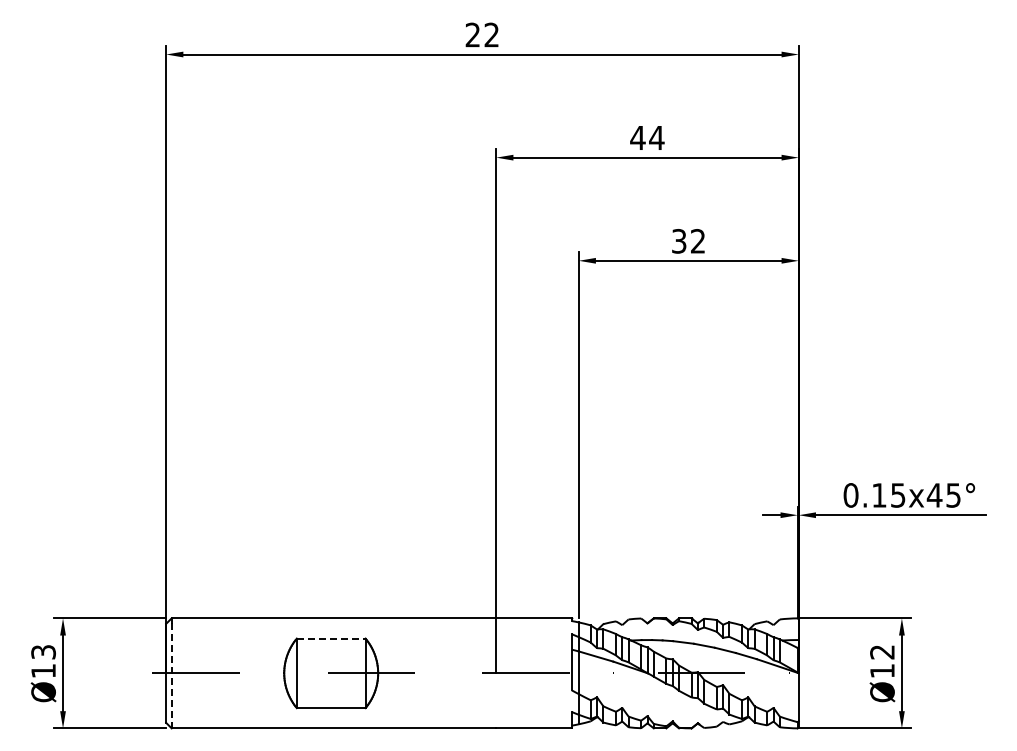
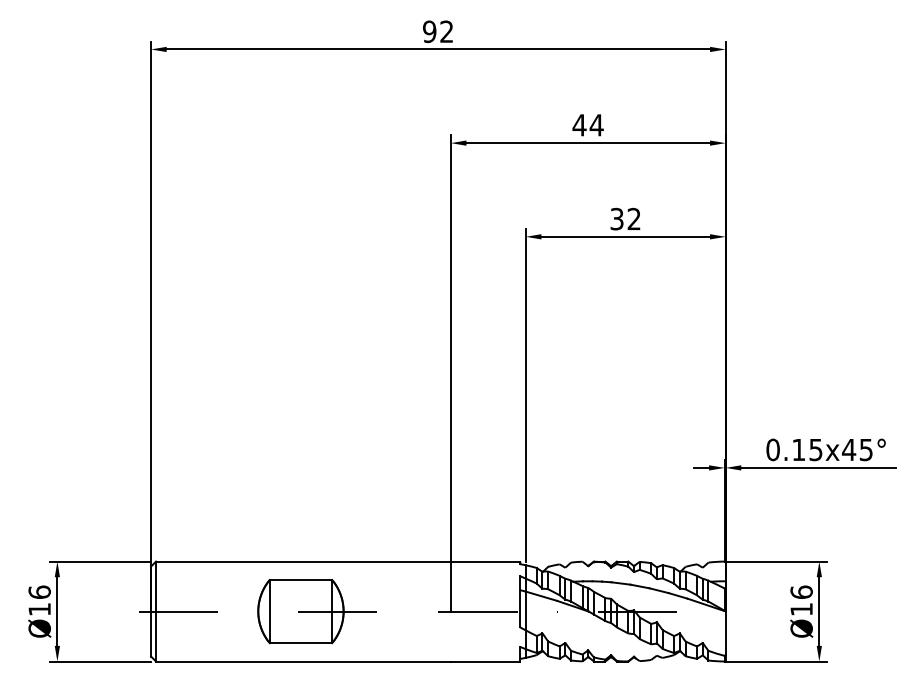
text: (472, 34) -> (429, 31), 22 -> 92
line: (331, 638) -> (301, 579), dashed -> solid
text: (43, 651) -> (39, 591), Ø13 -> Ø16
text: (882, 651) -> (801, 591), Ø12 -> Ø16
line: (171, 675) -> (155, 613), dashed -> solid

